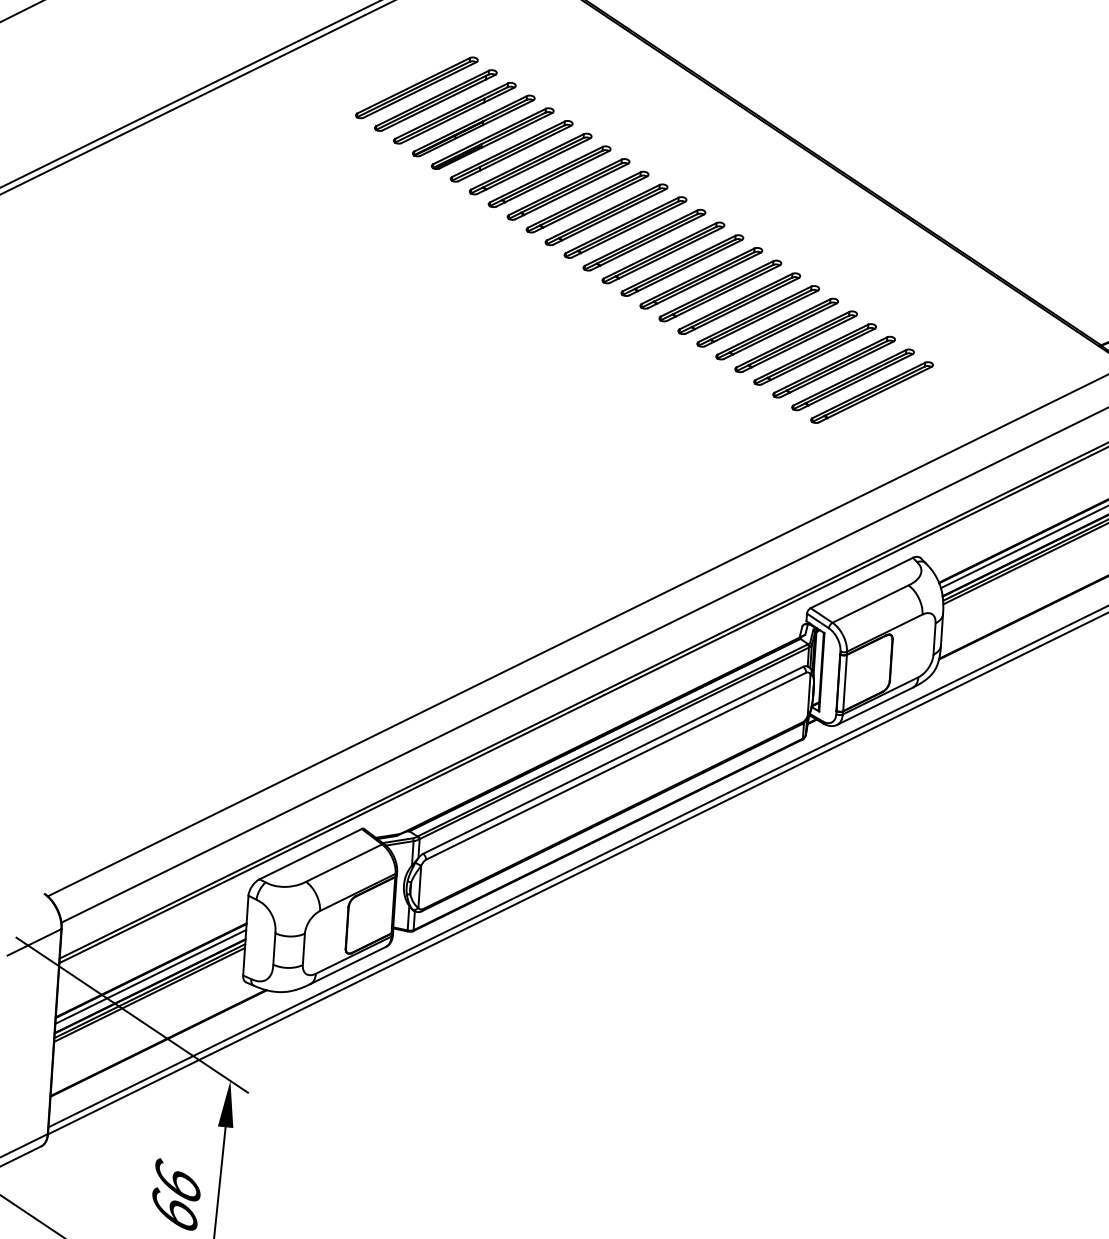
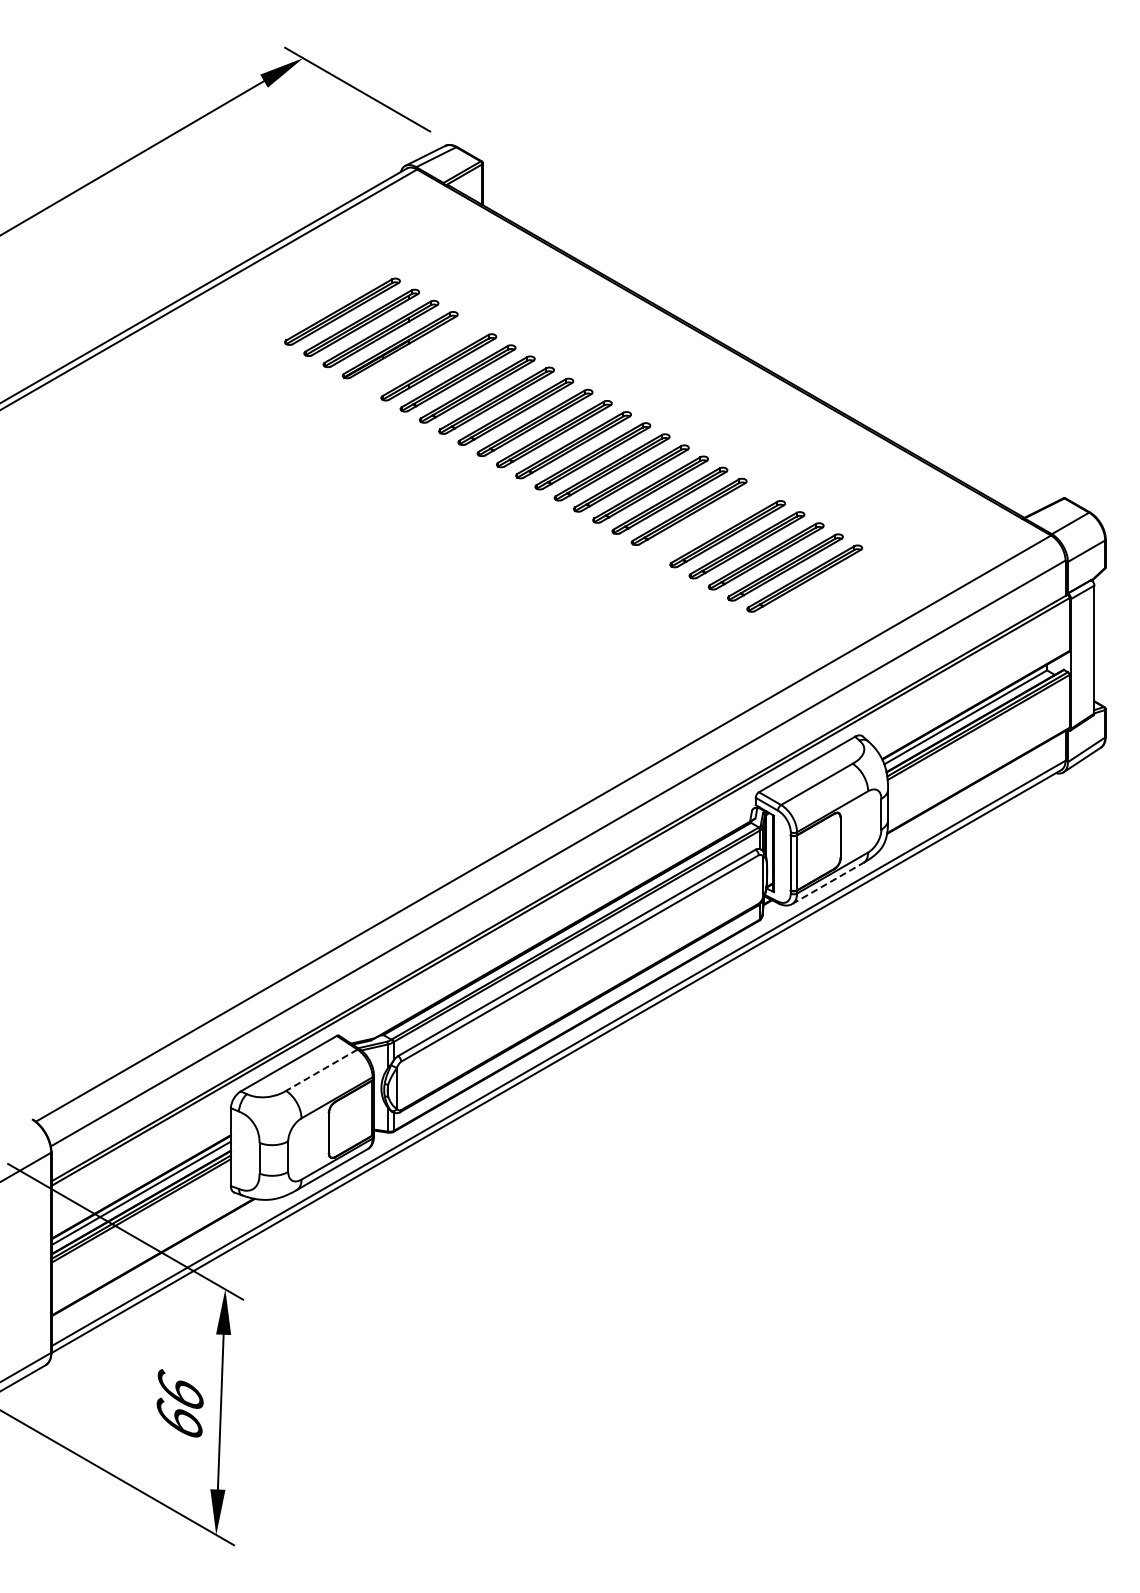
part: (492, 138) -> (419, 356), removed
part: (777, 329) -> (708, 523), removed
line: (875, 706) -> (828, 883), solid -> dashed
line: (343, 863) -> (321, 1070), solid -> dashed

